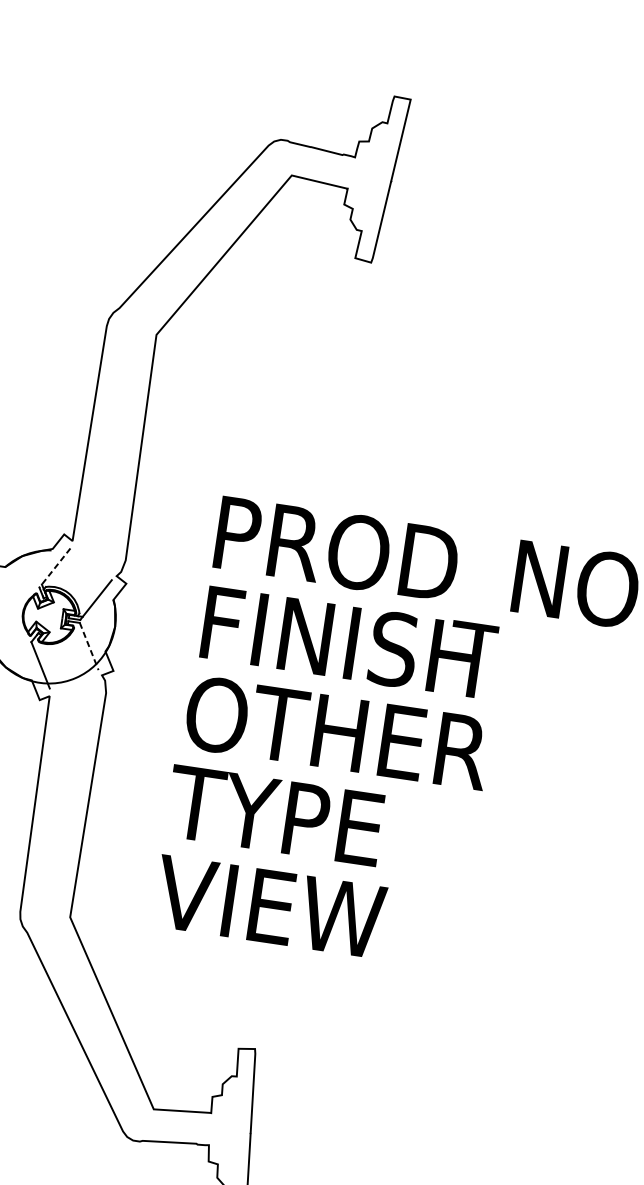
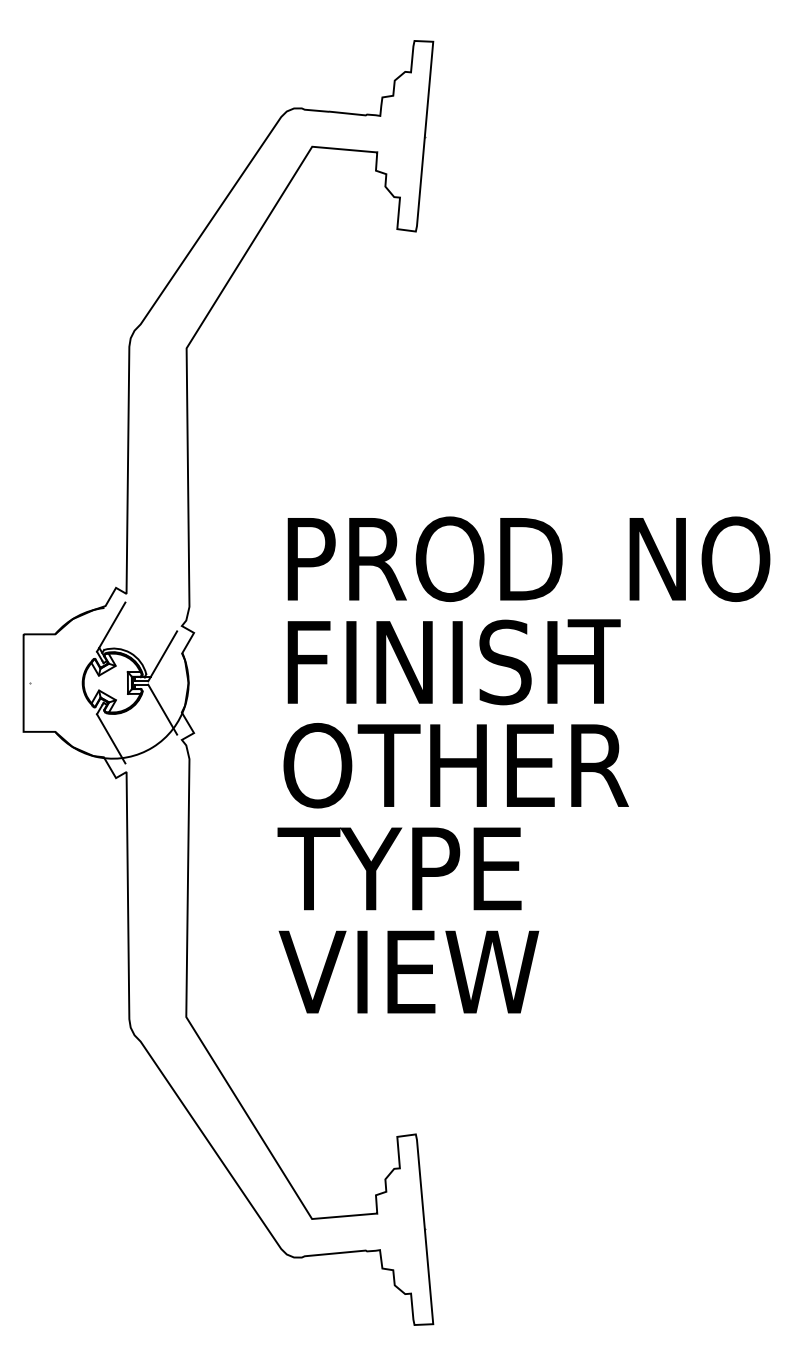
line: (54, 568) -> (110, 627), dashed -> solid
line: (89, 646) -> (162, 709), dashed -> solid

